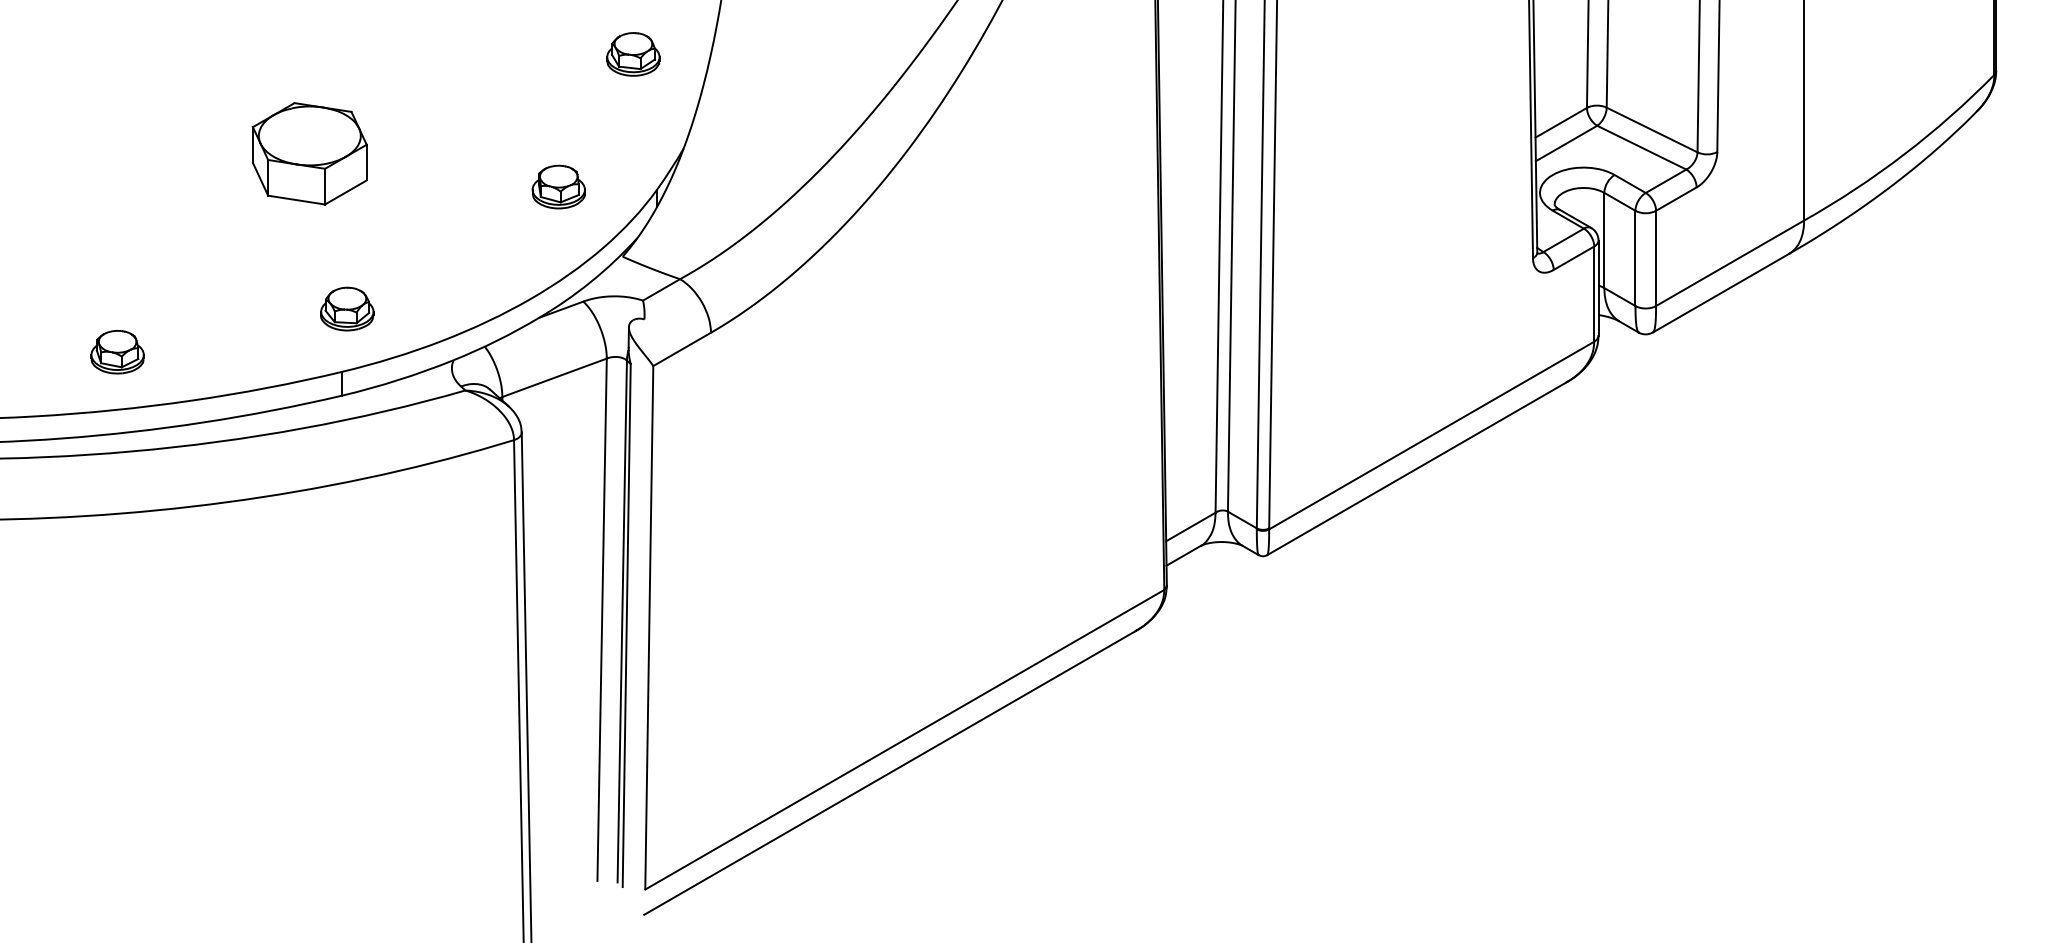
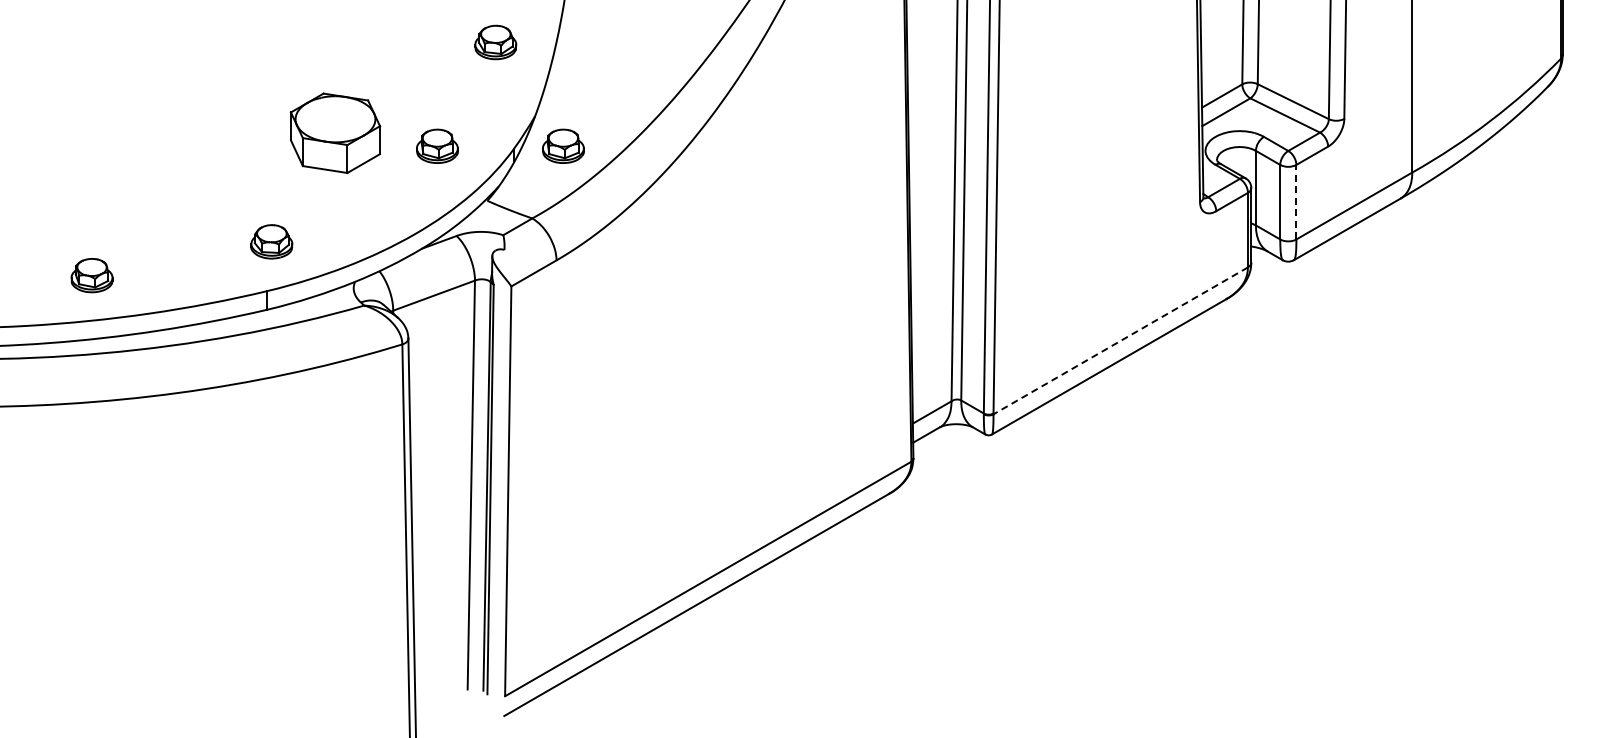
part: (309, 152) -> (335, 132), moved
part: (719, 186) -> (563, 145), added
line: (1656, 257) -> (1296, 201), solid -> dashed
line: (1431, 435) -> (1120, 340), solid -> dashed

